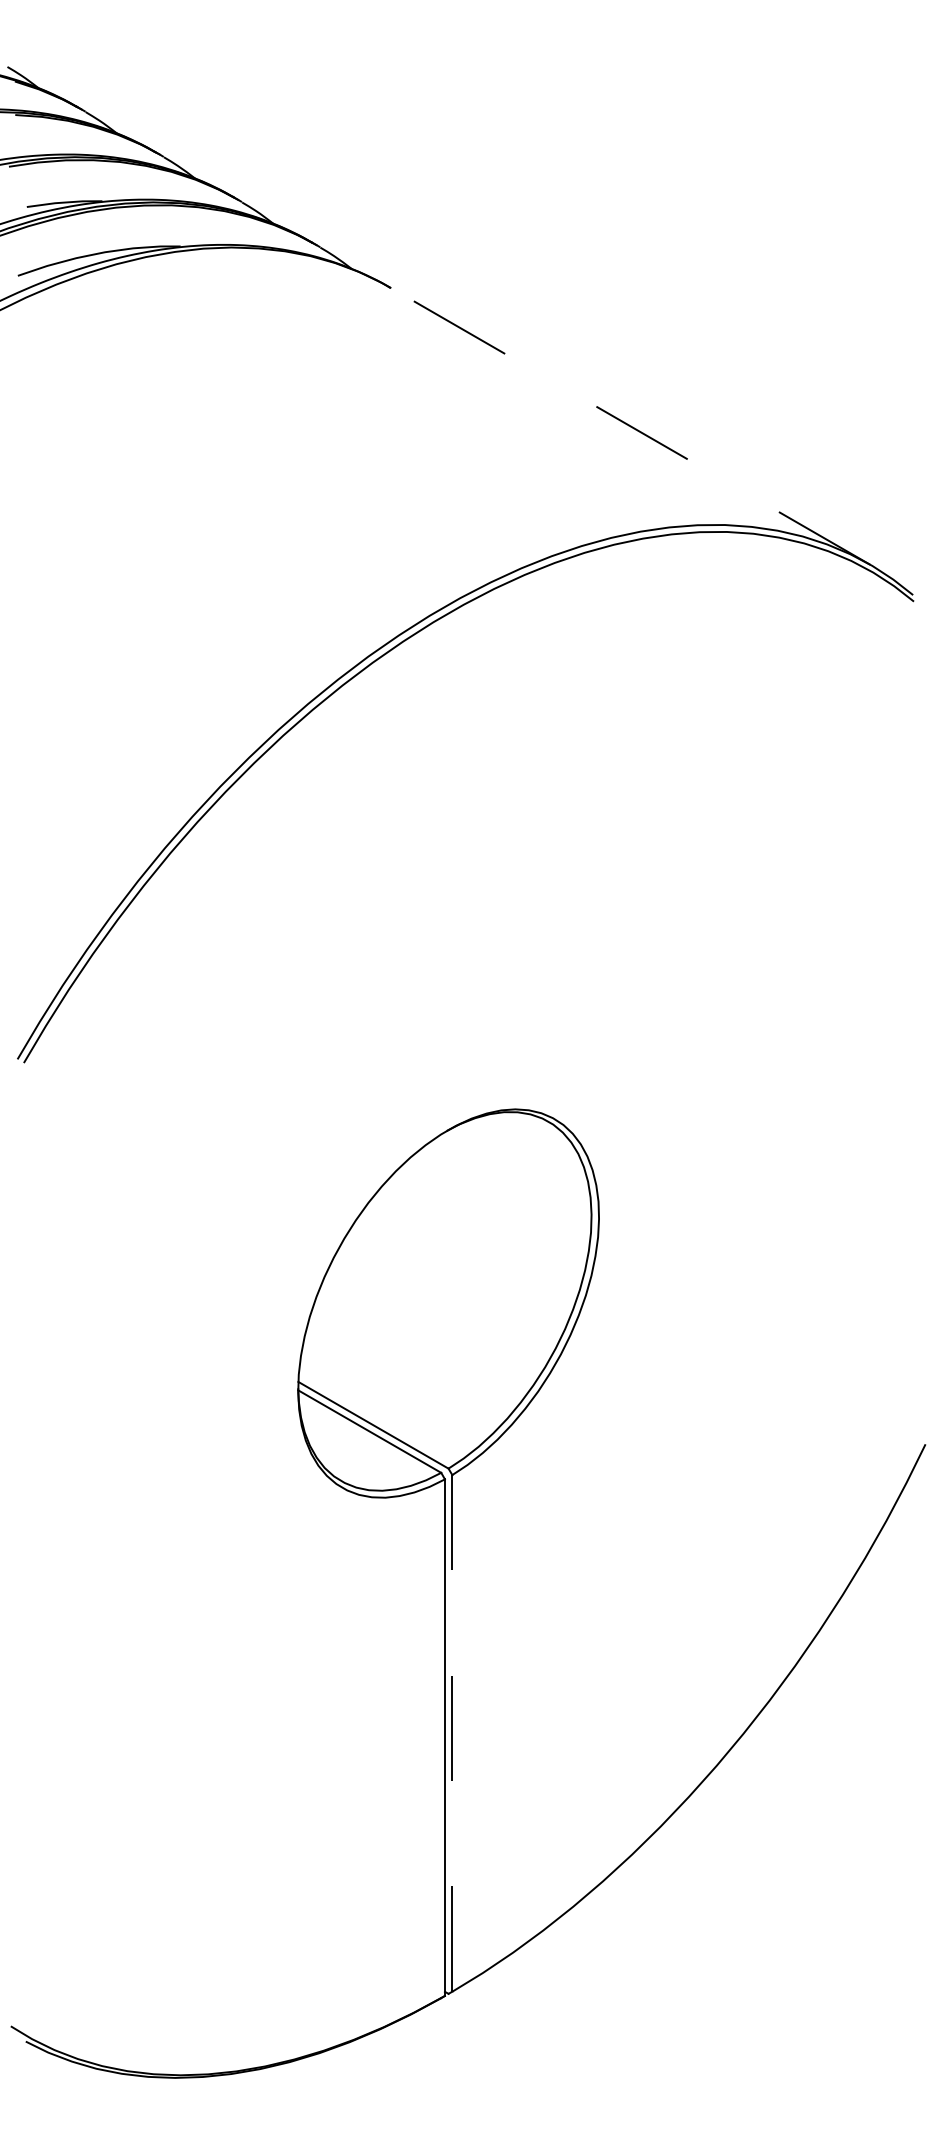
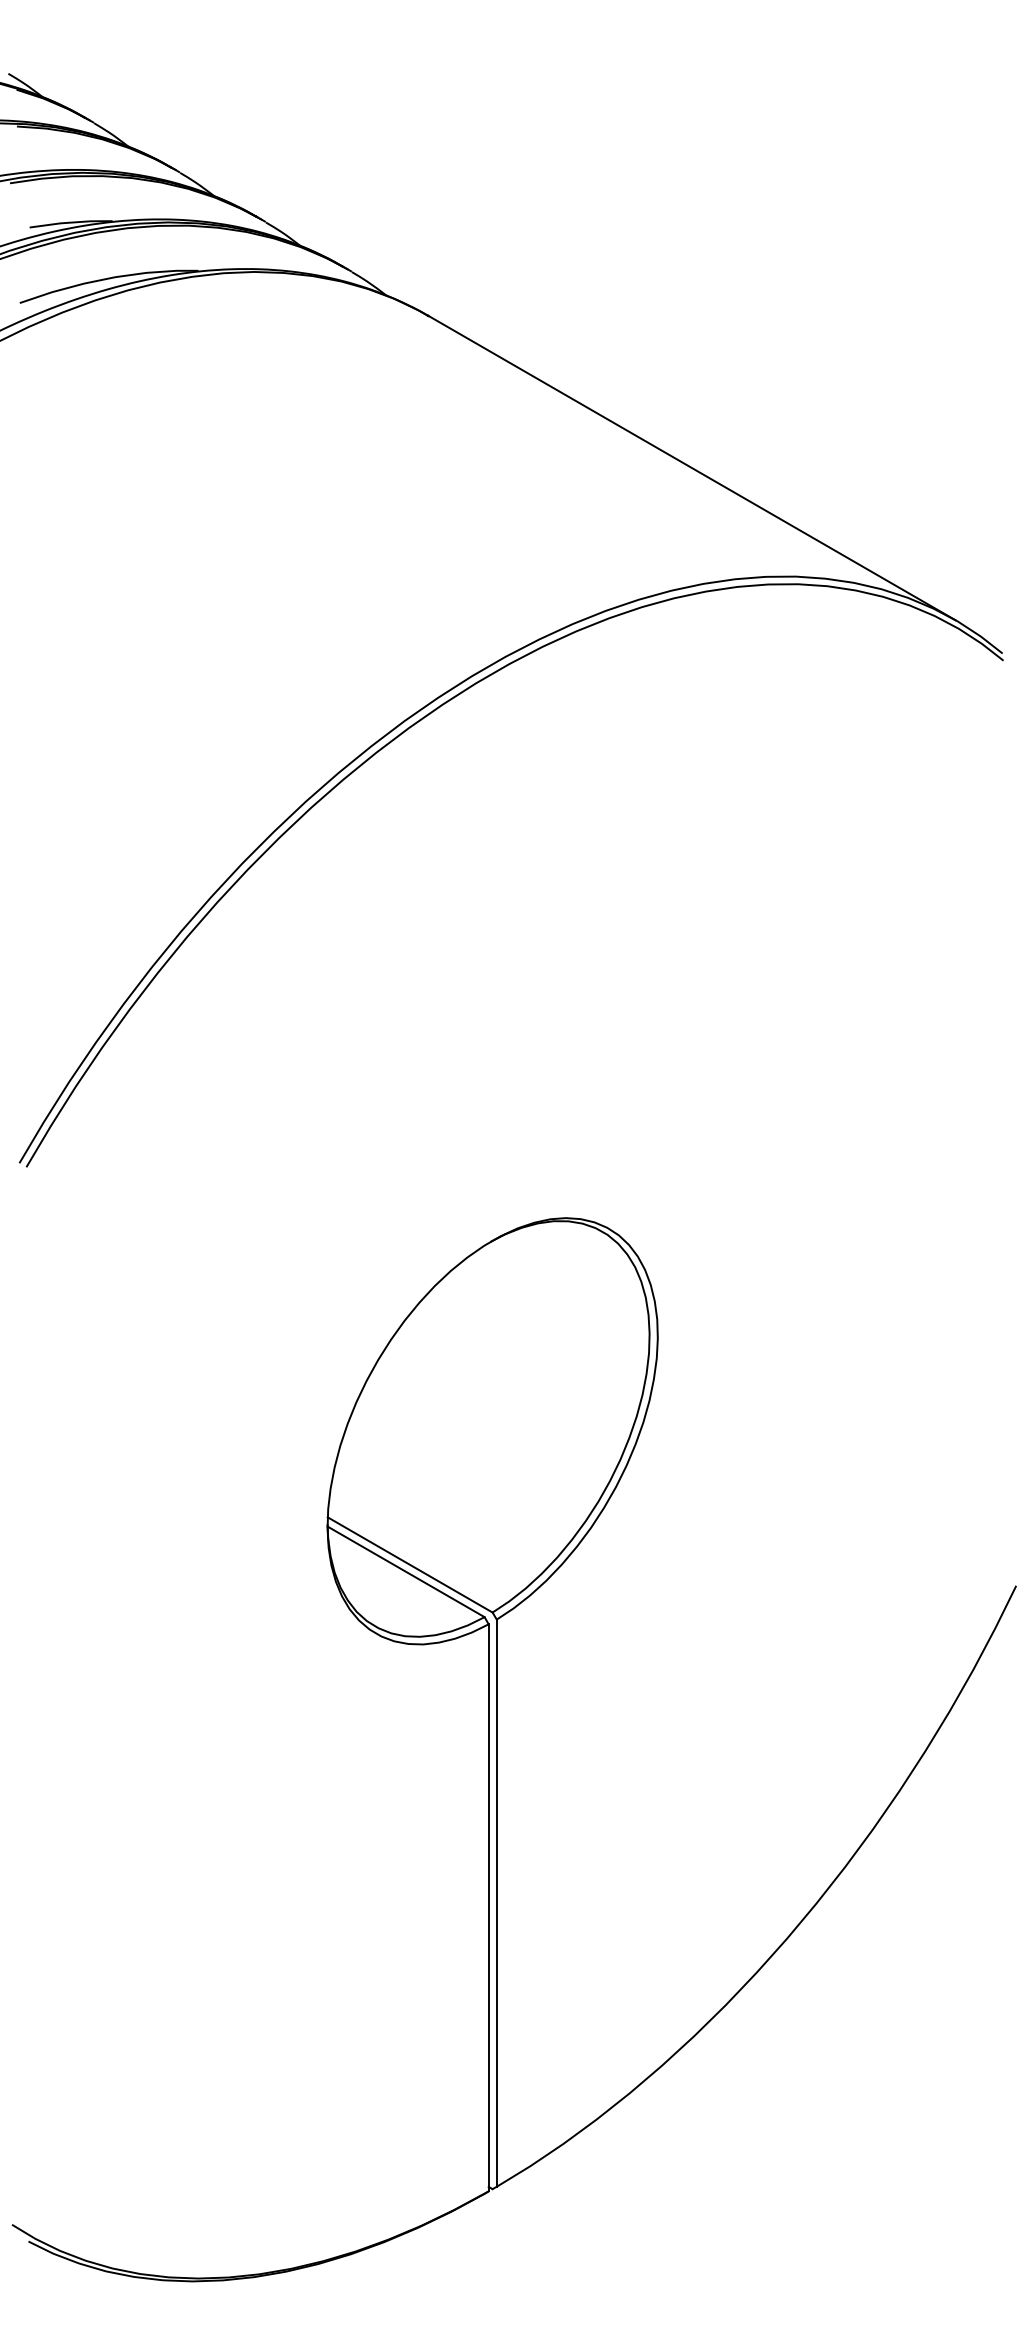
line: (629, 425) -> (691, 467), dashed -> solid
line: (452, 1733) -> (496, 1903), dashed -> solid

